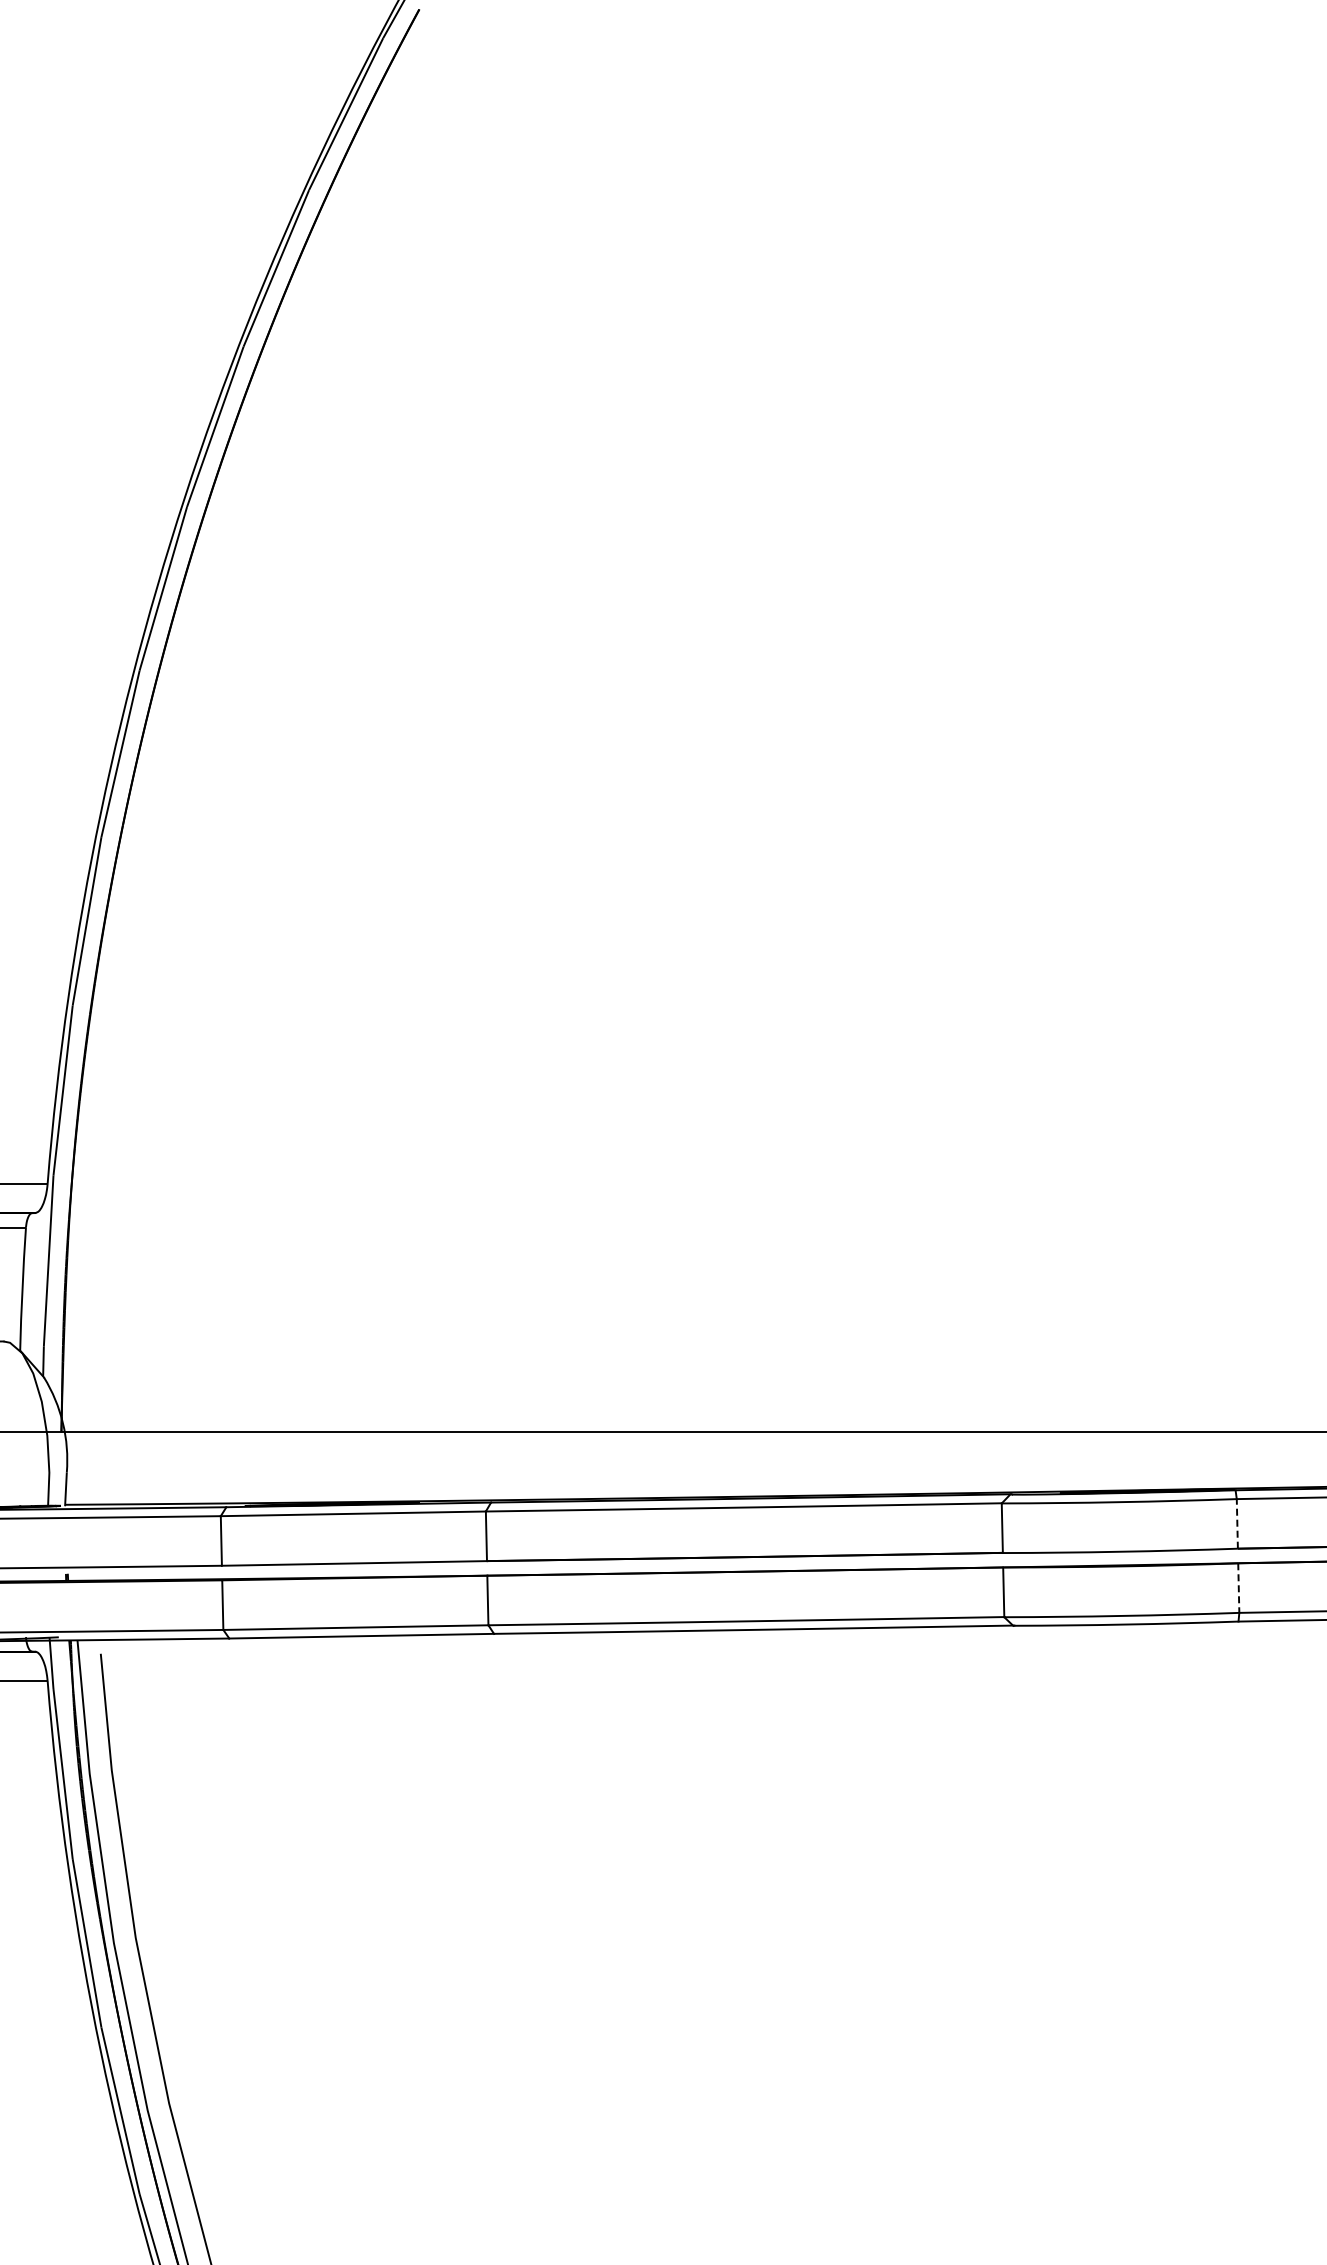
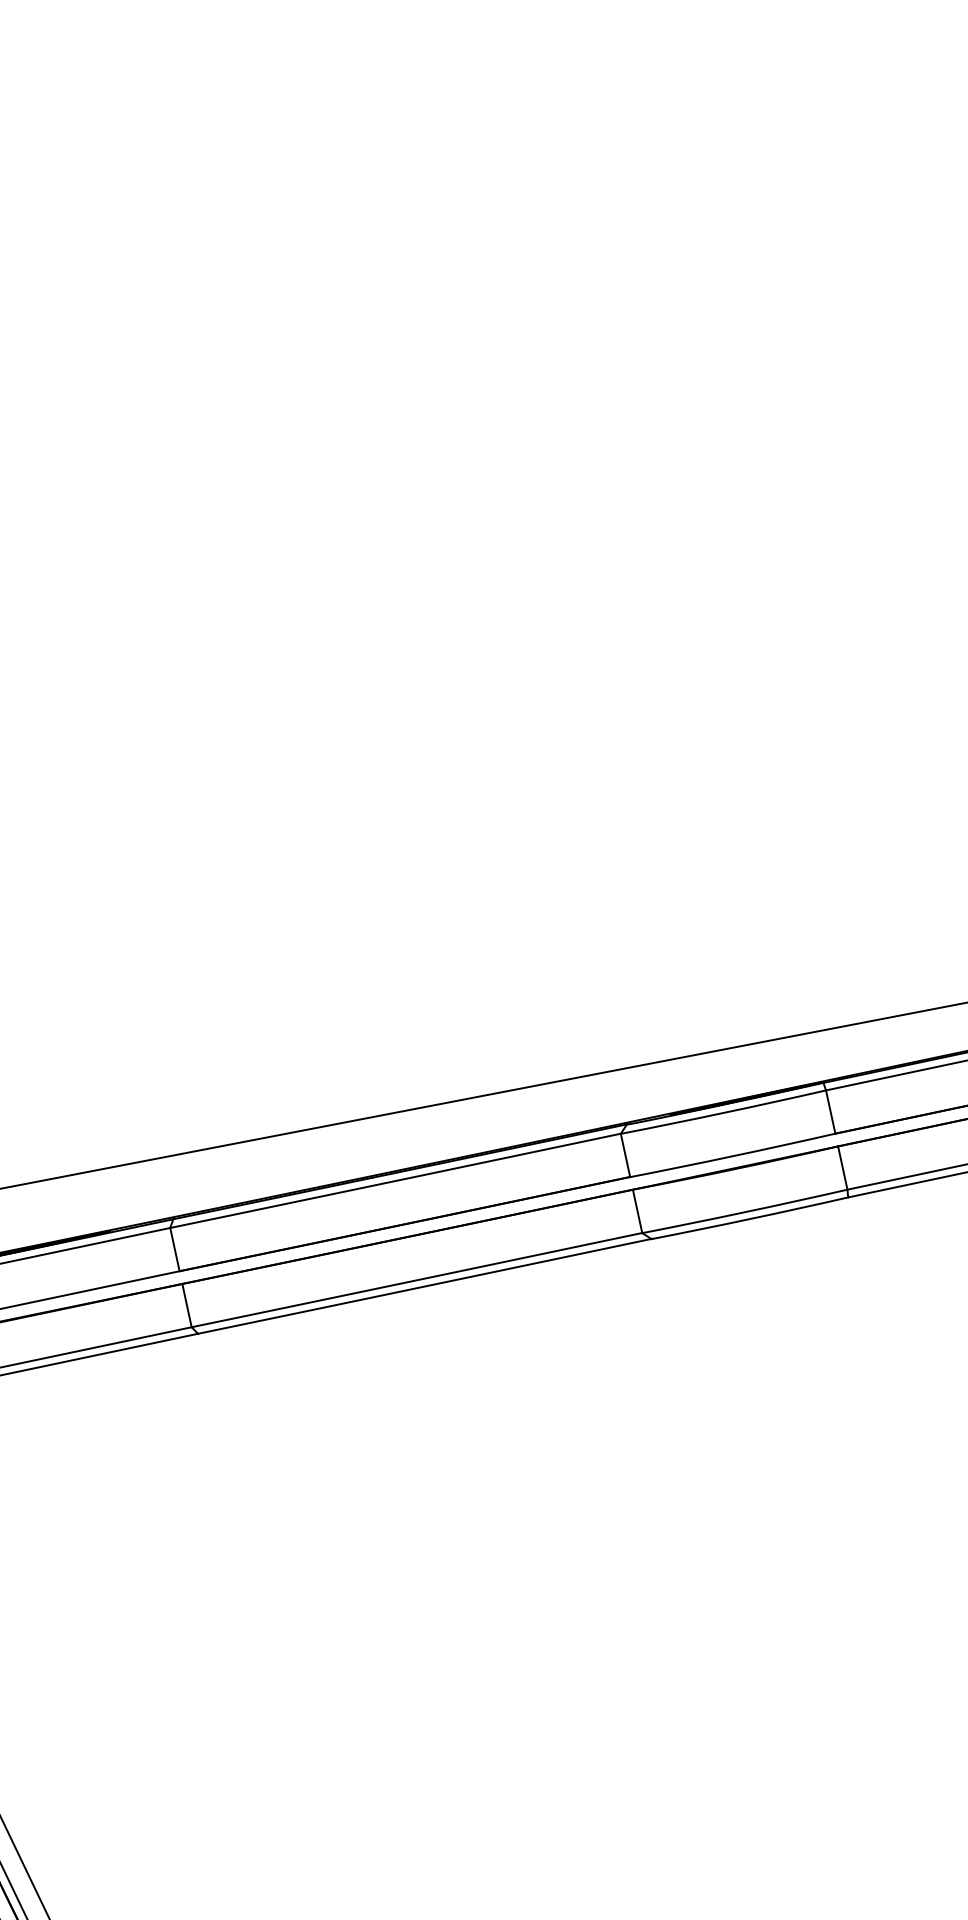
line: (1237, 1523) -> (830, 1111), dashed -> solid
line: (1238, 1588) -> (842, 1168), dashed -> solid

